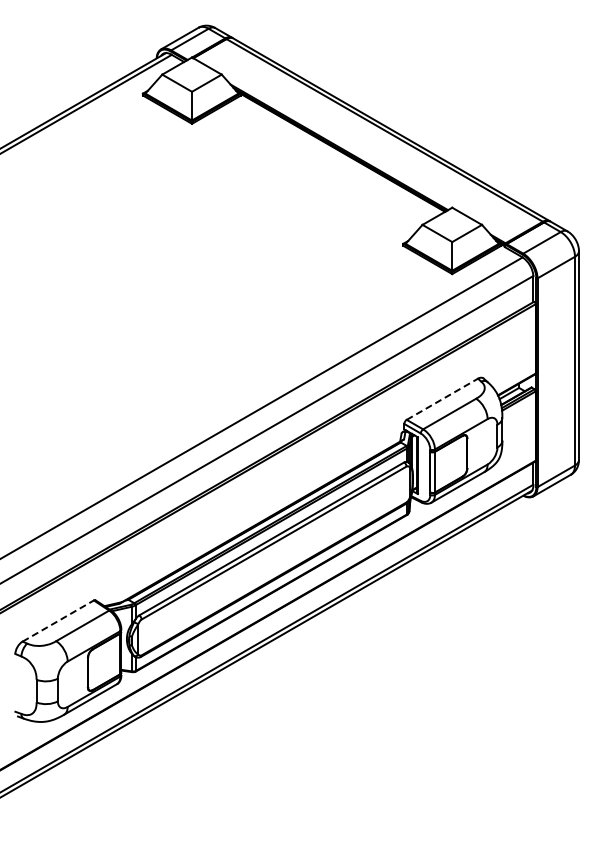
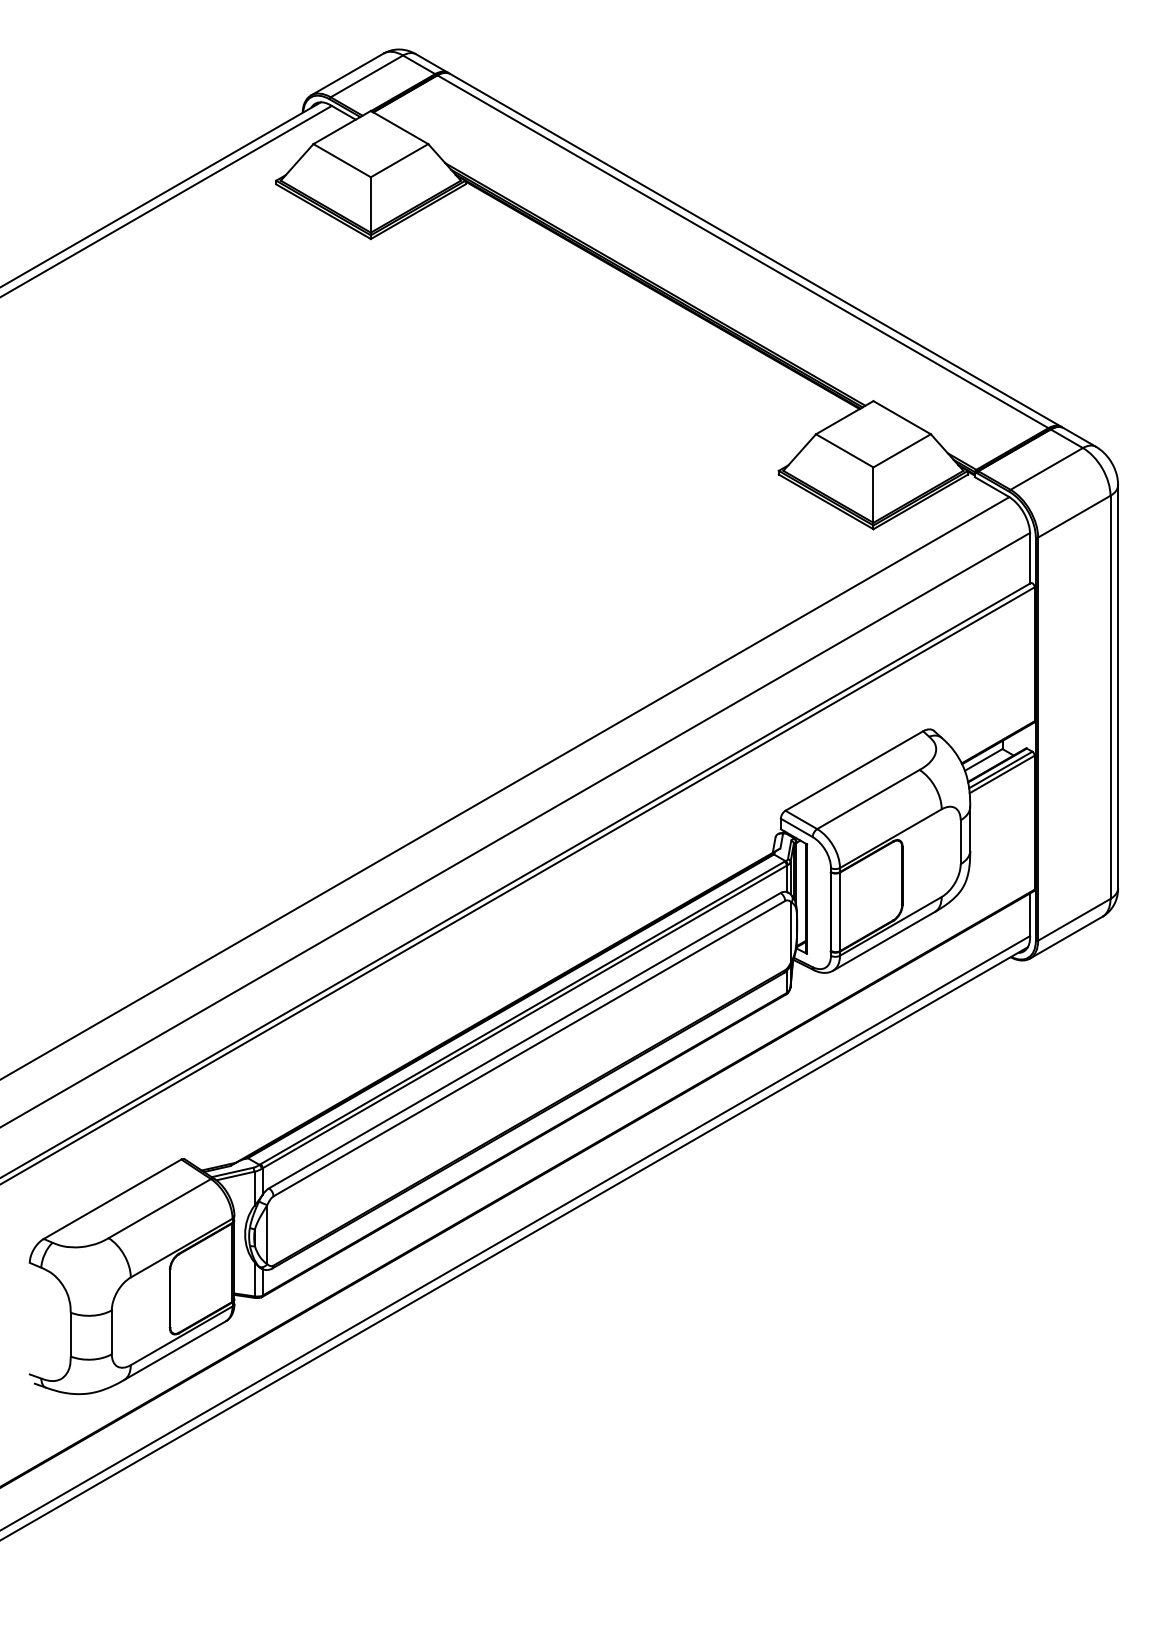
line: (442, 399) -> (854, 771), dashed -> solid
line: (58, 620) -> (113, 1198), dashed -> solid

